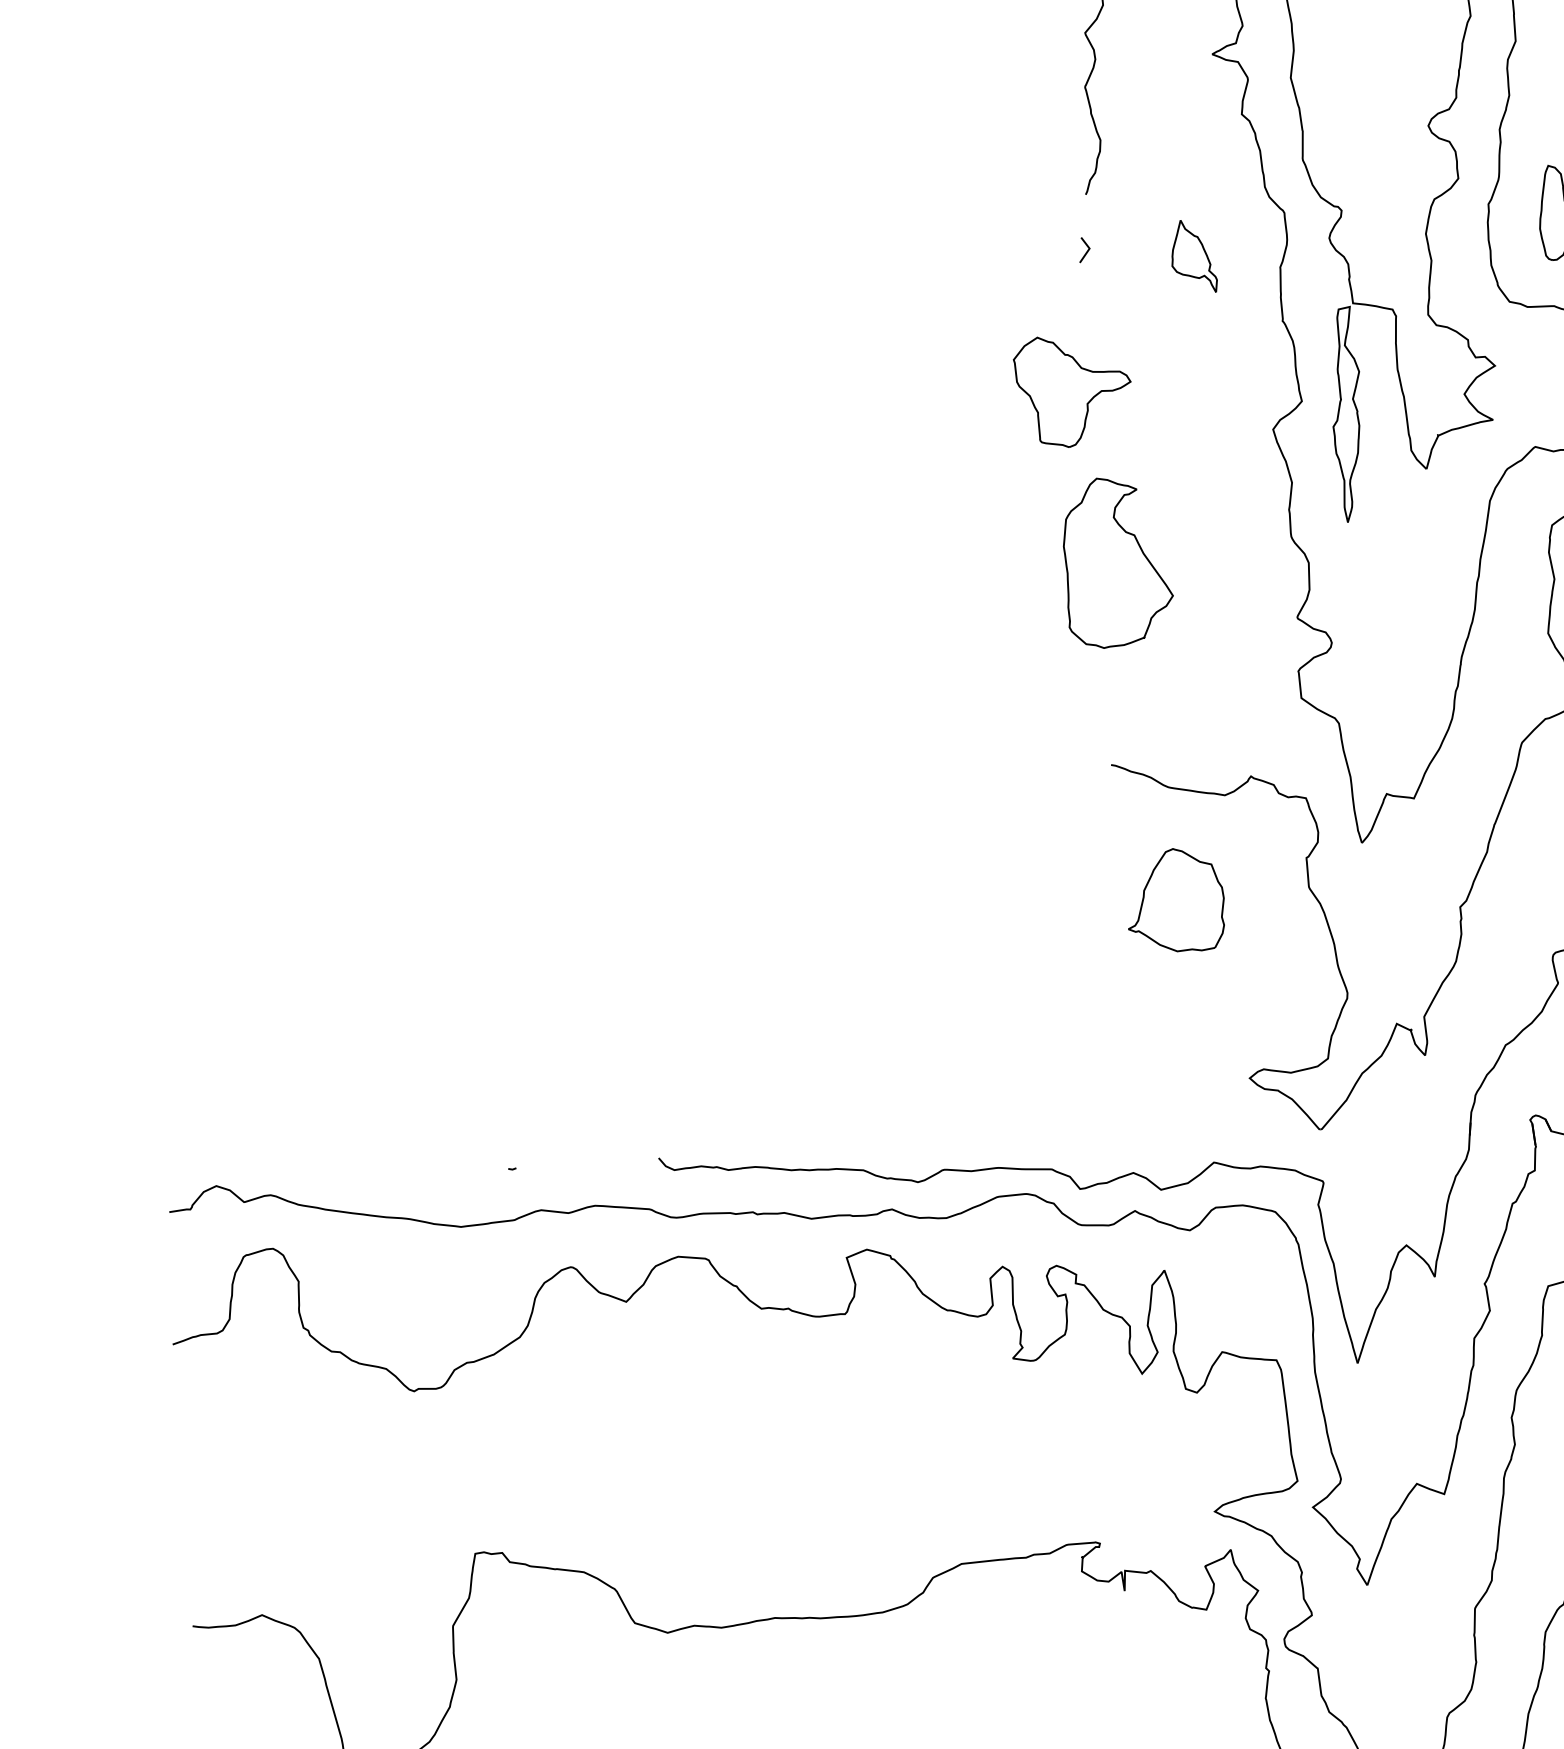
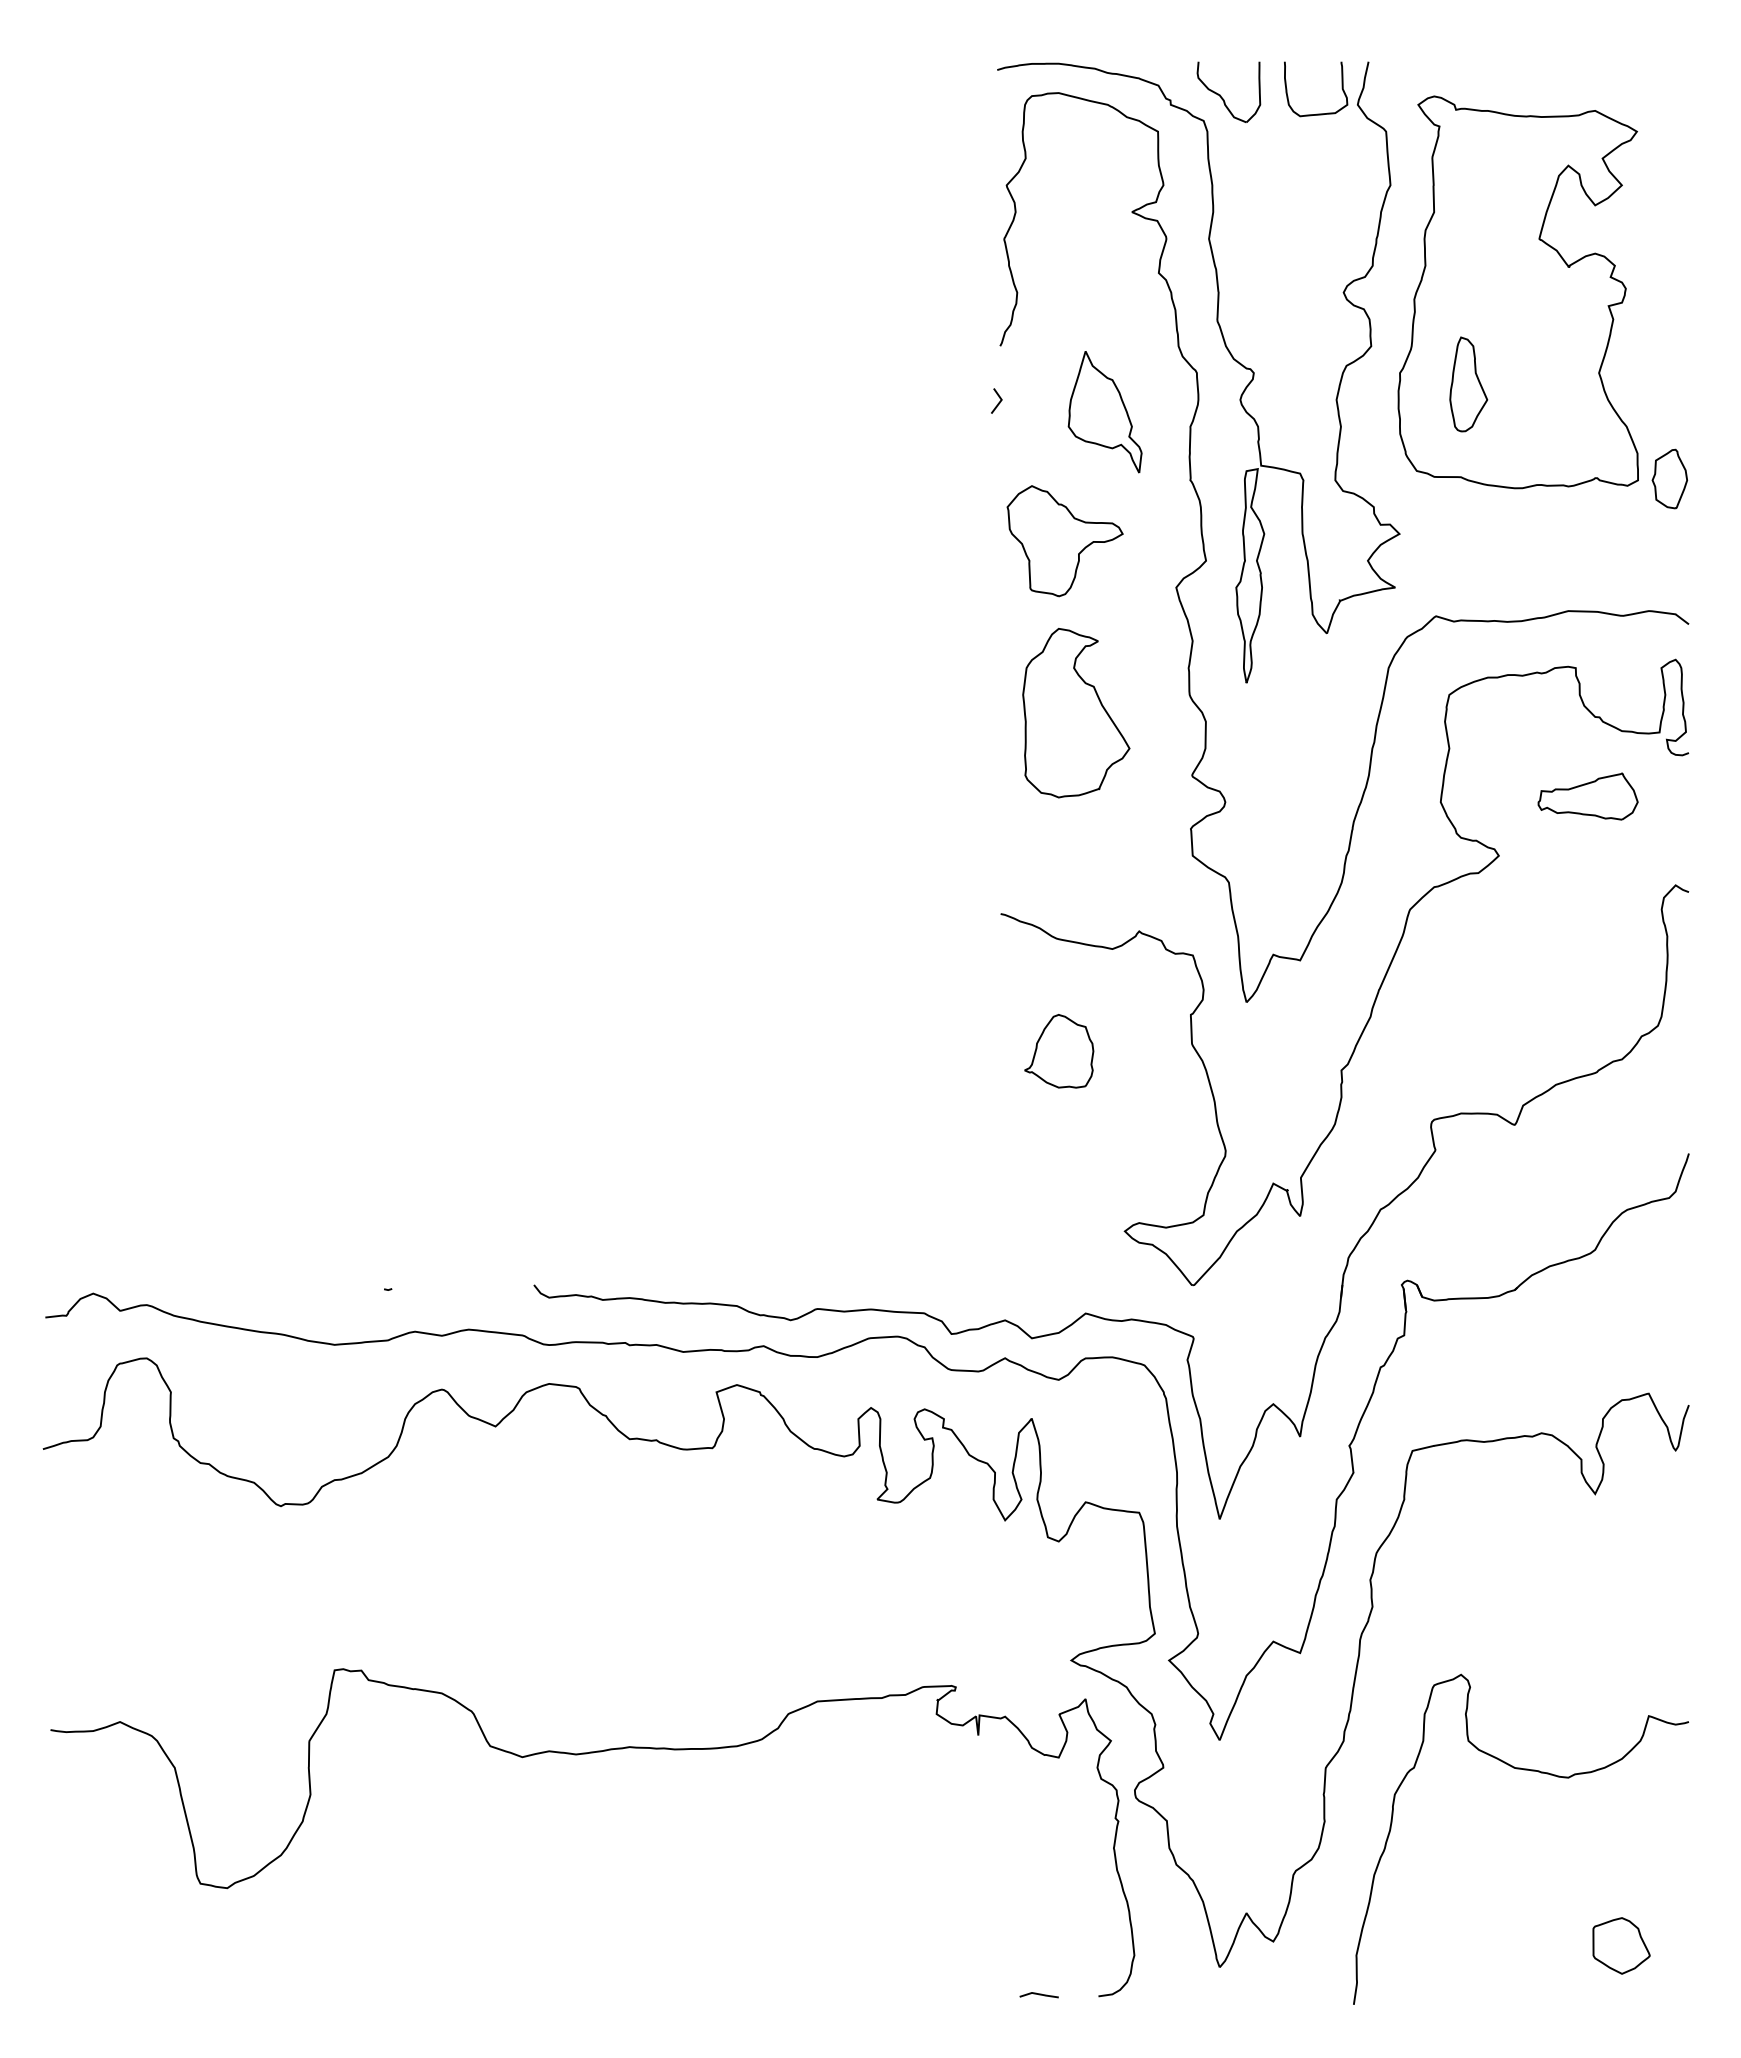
part: (1193, 256) -> (1104, 412), size x1.67
part: (1072, 391) -> (1064, 541), moved
part: (1118, 562) -> (1076, 713), moved
part: (1176, 900) -> (1059, 1051), size x0.71

